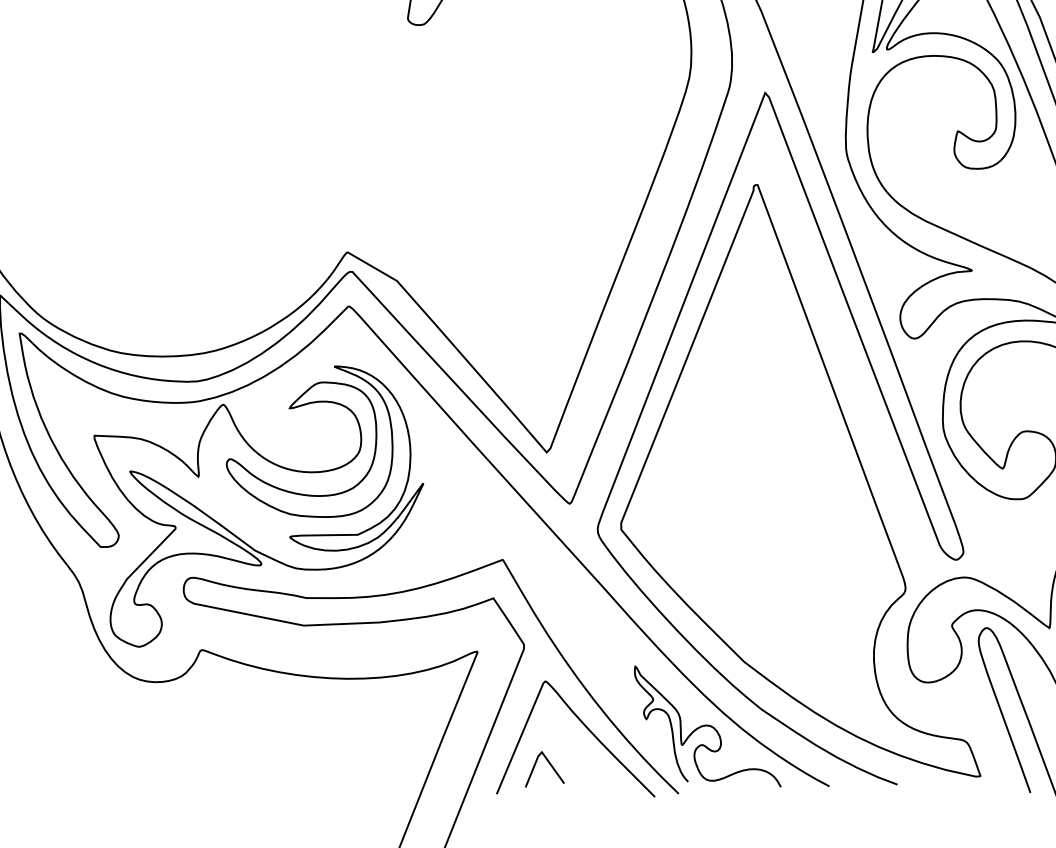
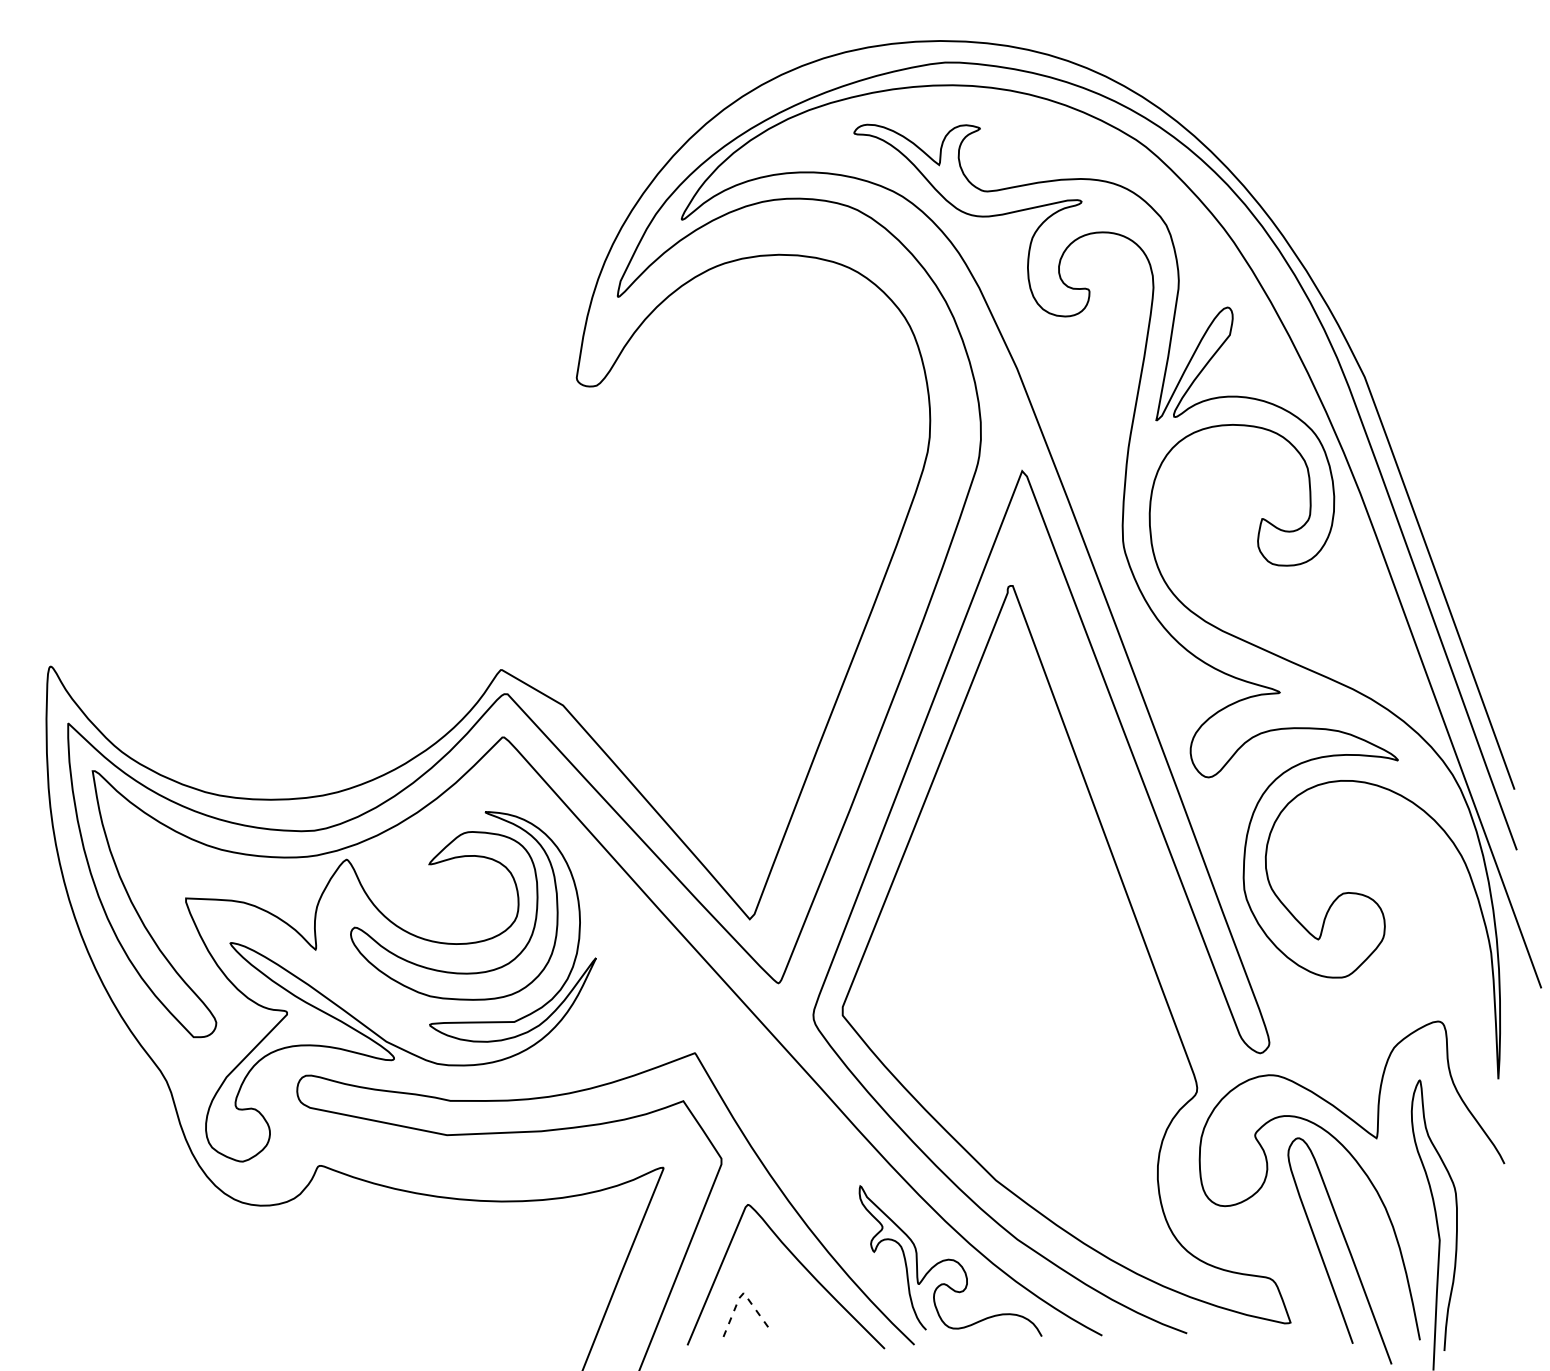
line: (541, 752) -> (743, 1293), solid -> dashed

